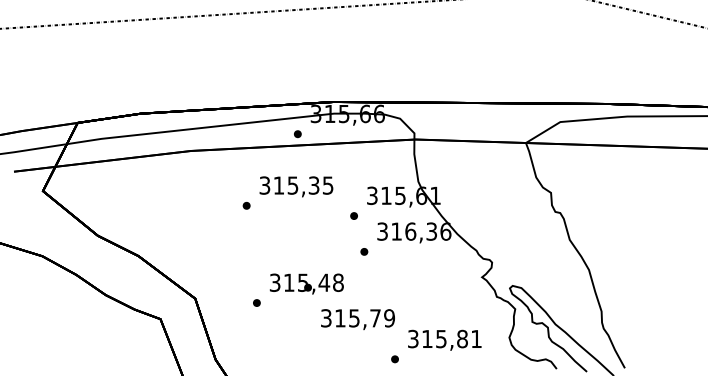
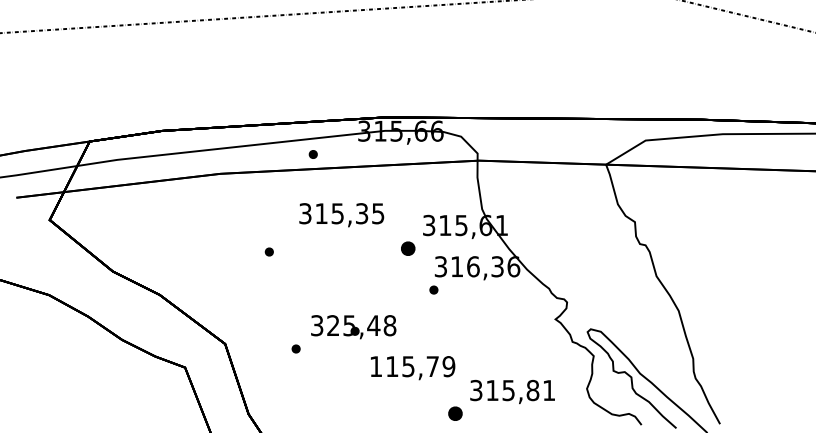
part: (297, 134) -> (312, 154), moved
part: (245, 205) -> (268, 251), moved
part: (353, 215) -> (407, 248), size x1.6
part: (363, 251) -> (433, 289), moved
text: (289, 282) -> (333, 325), 315,48 -> 325,48
text: (326, 318) -> (376, 366), 315,79 -> 115,79
part: (394, 359) -> (454, 413), size x1.6

